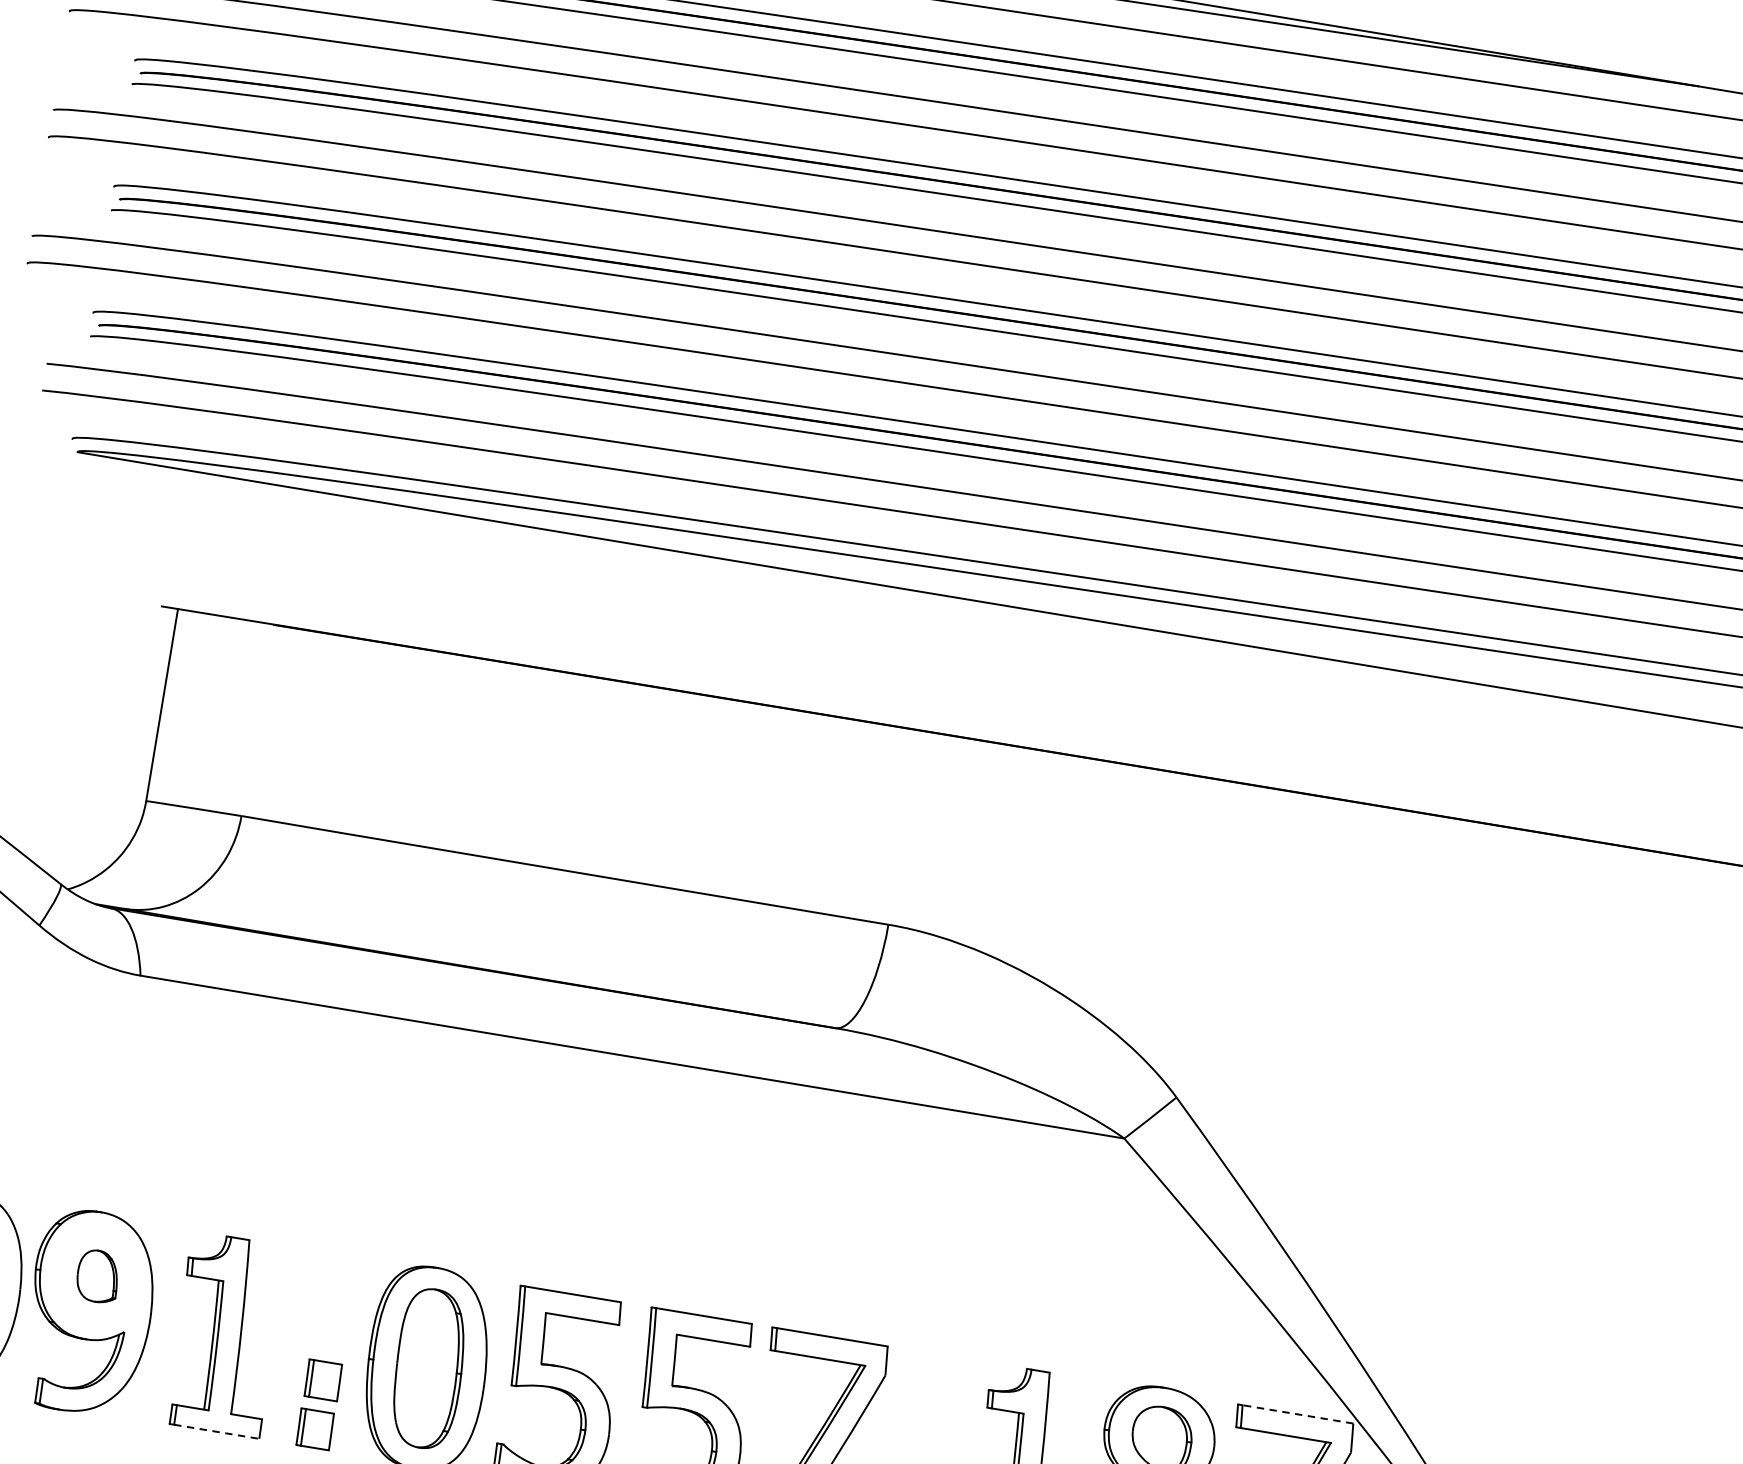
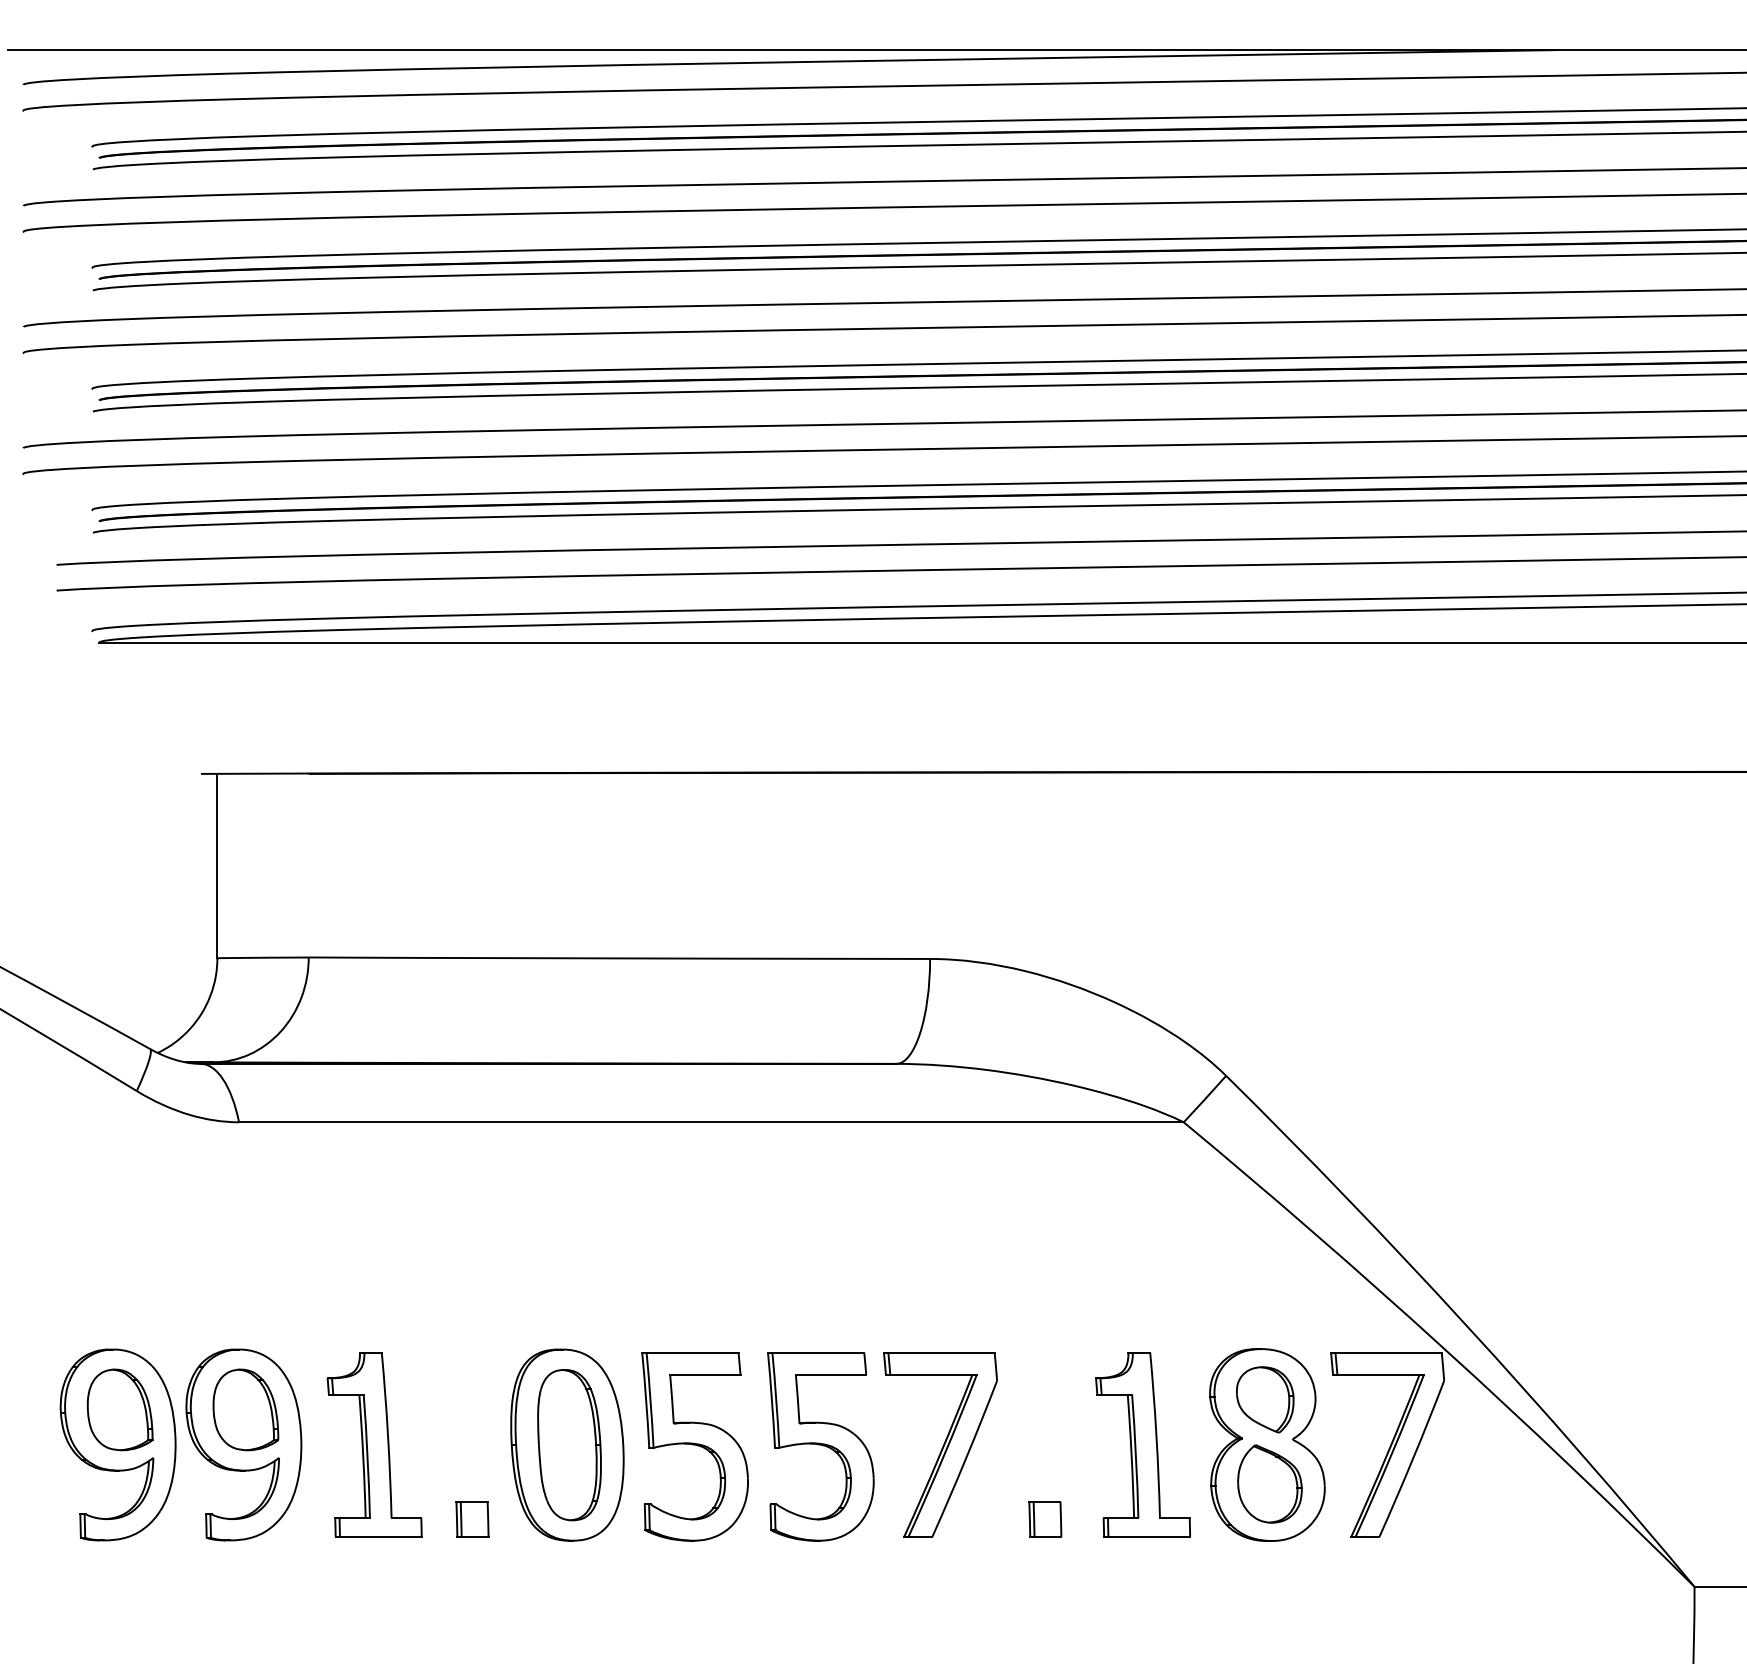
part: (97, 1275) -> (245, 1409), size x1.67
part: (323, 1380) -> (472, 1472), removed
line: (1297, 1414) -> (1388, 1353), dashed -> solid
line: (216, 1431) -> (380, 1536), dashed -> solid

